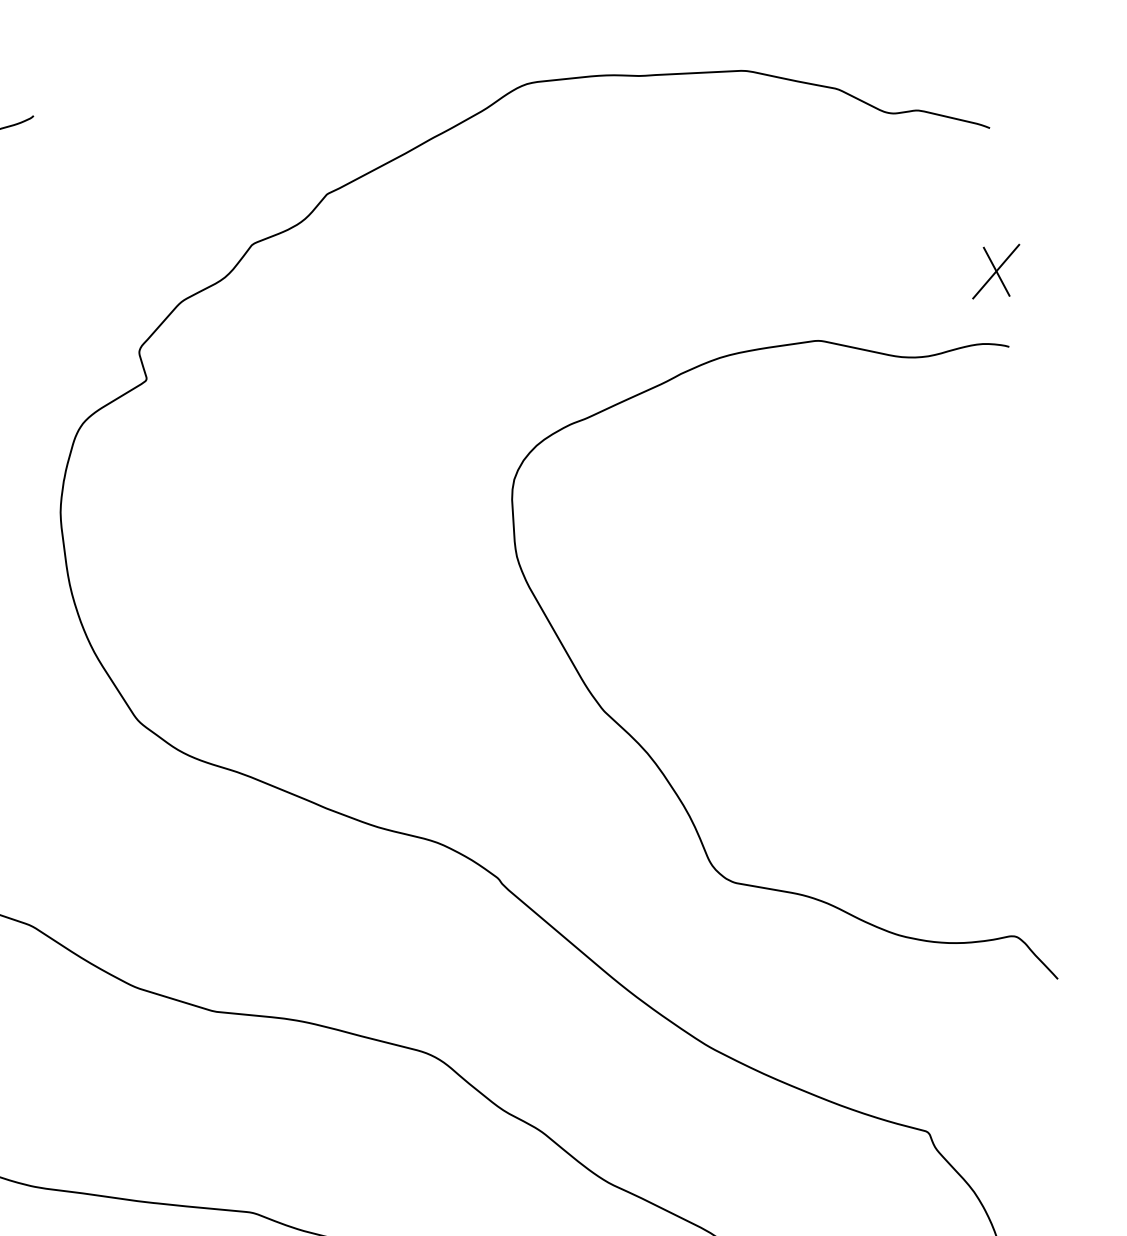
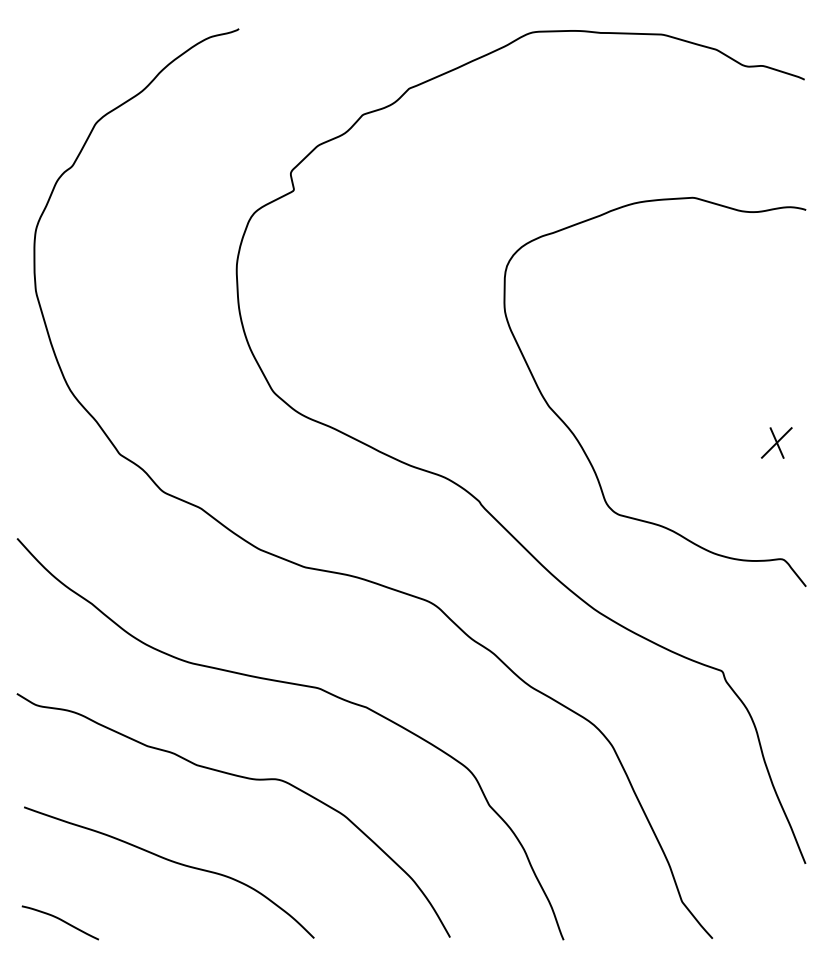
part: (995, 270) -> (776, 442), moved

